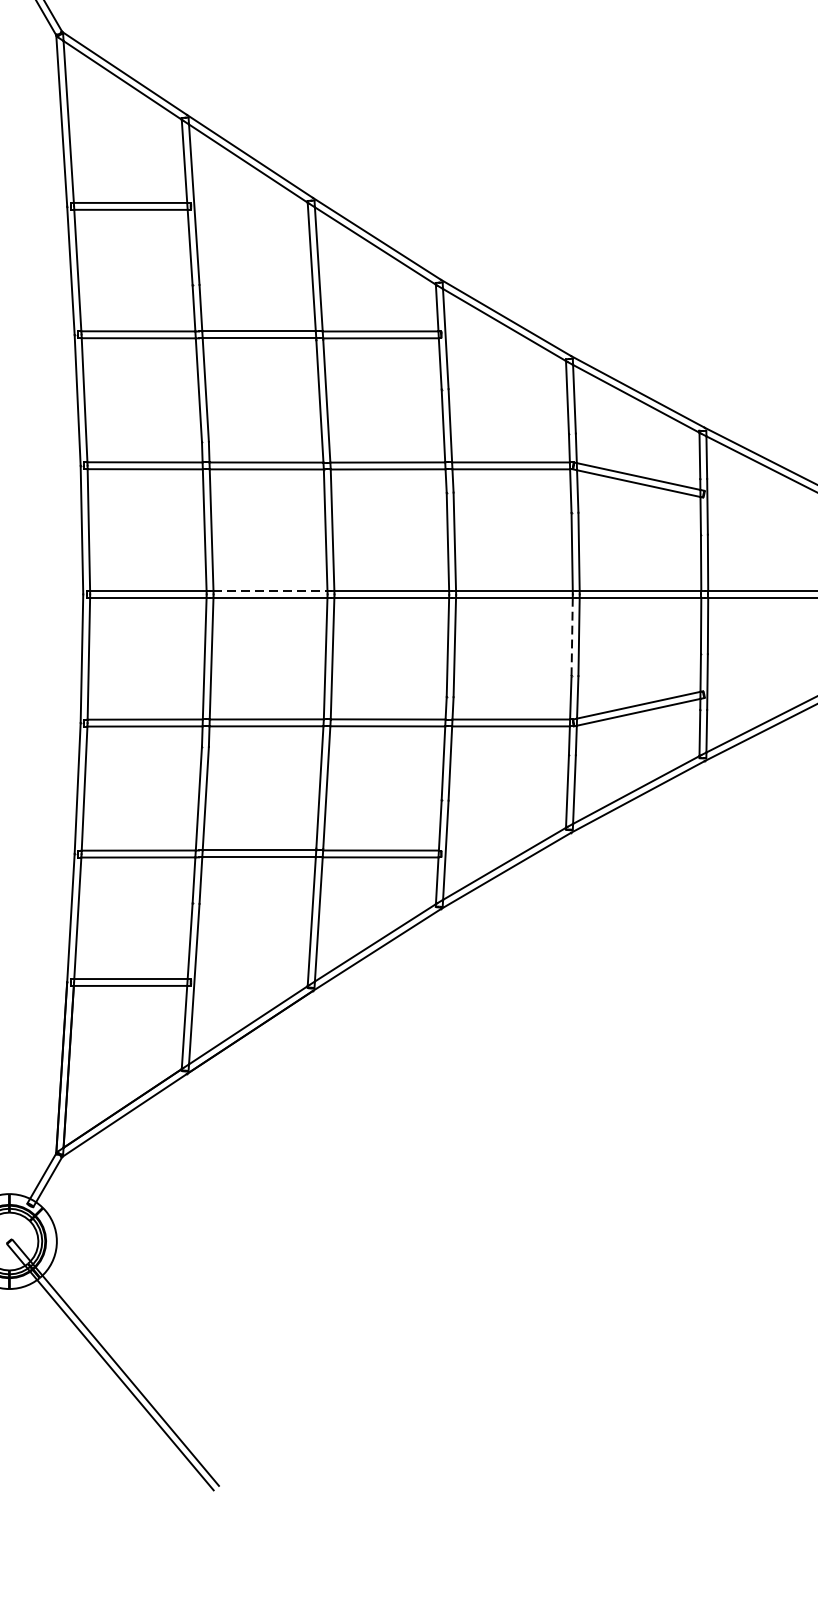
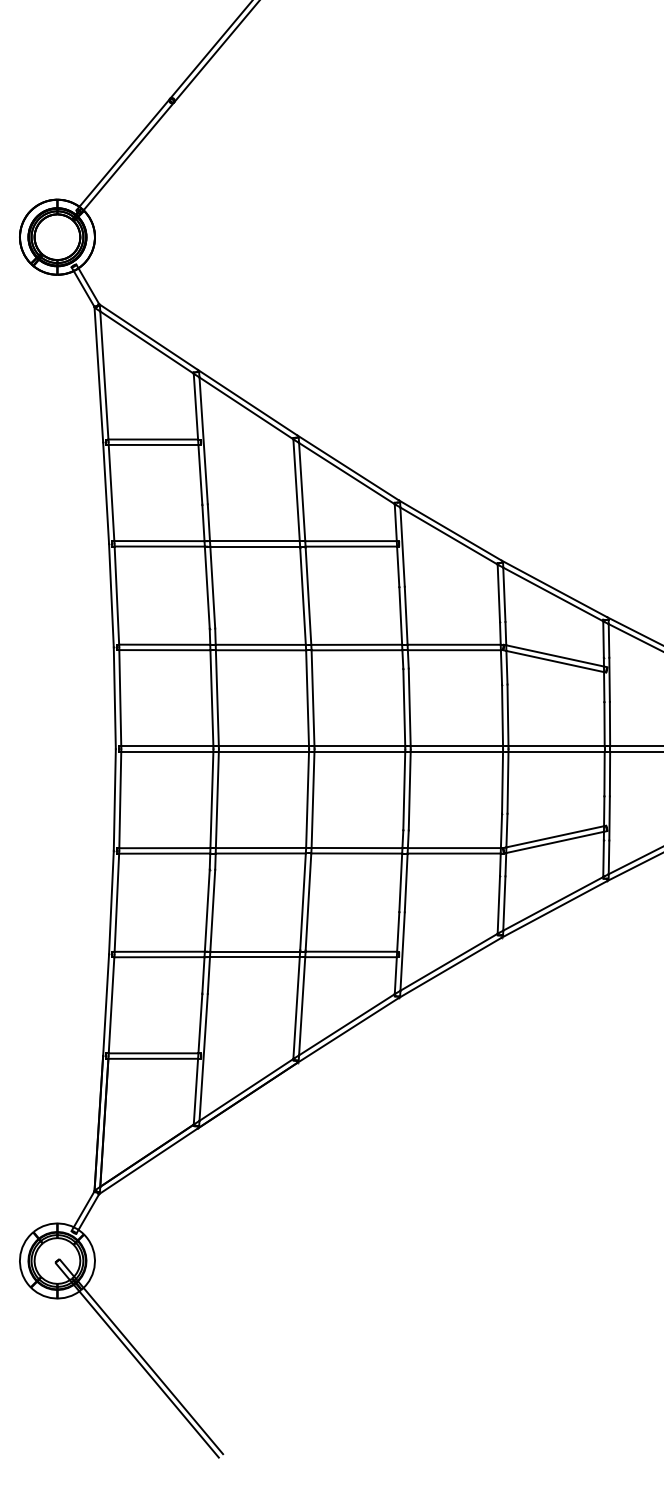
line: (271, 591) -> (264, 746), dashed -> solid
line: (572, 636) -> (502, 782), dashed -> solid

